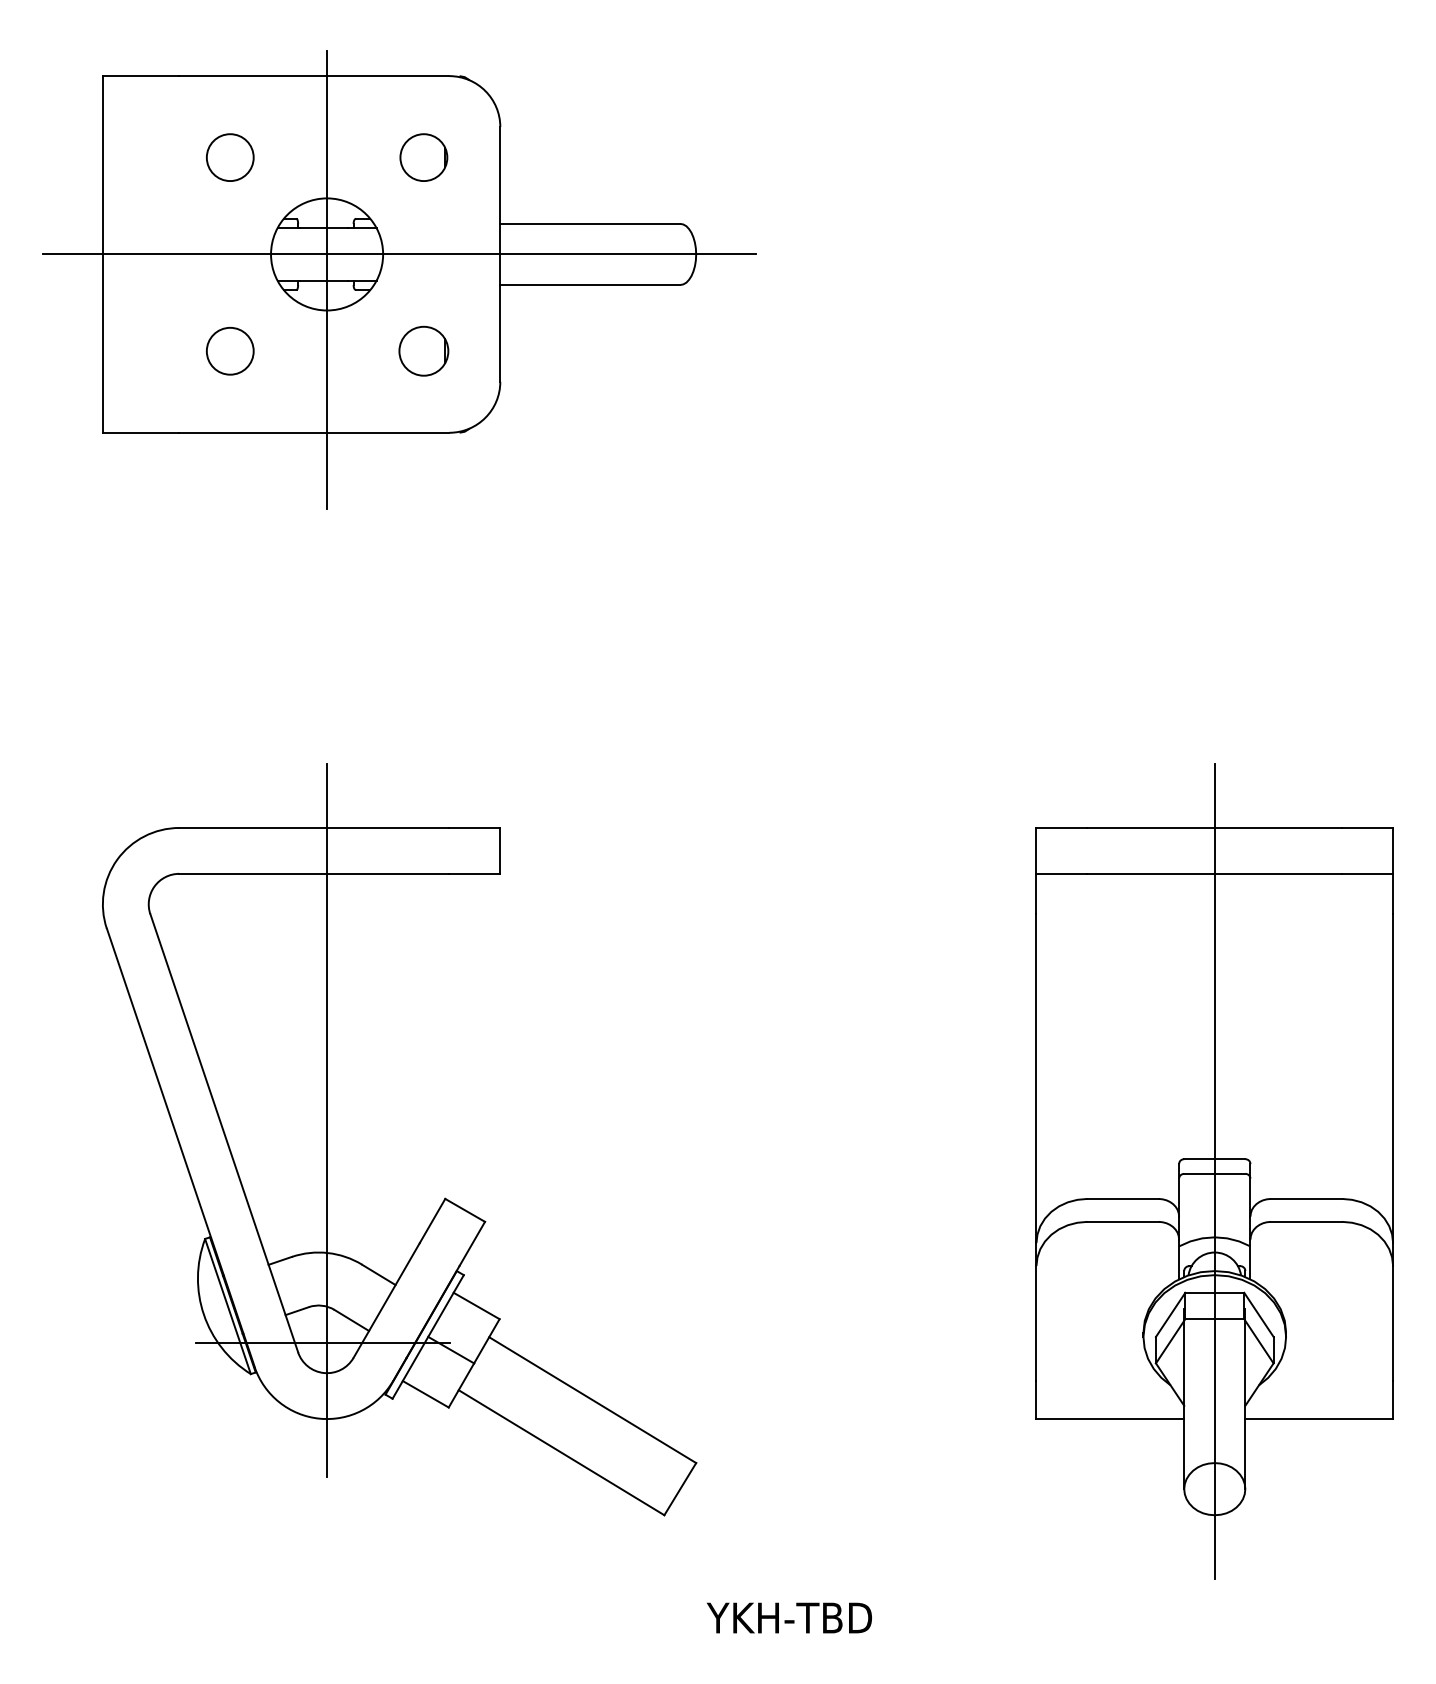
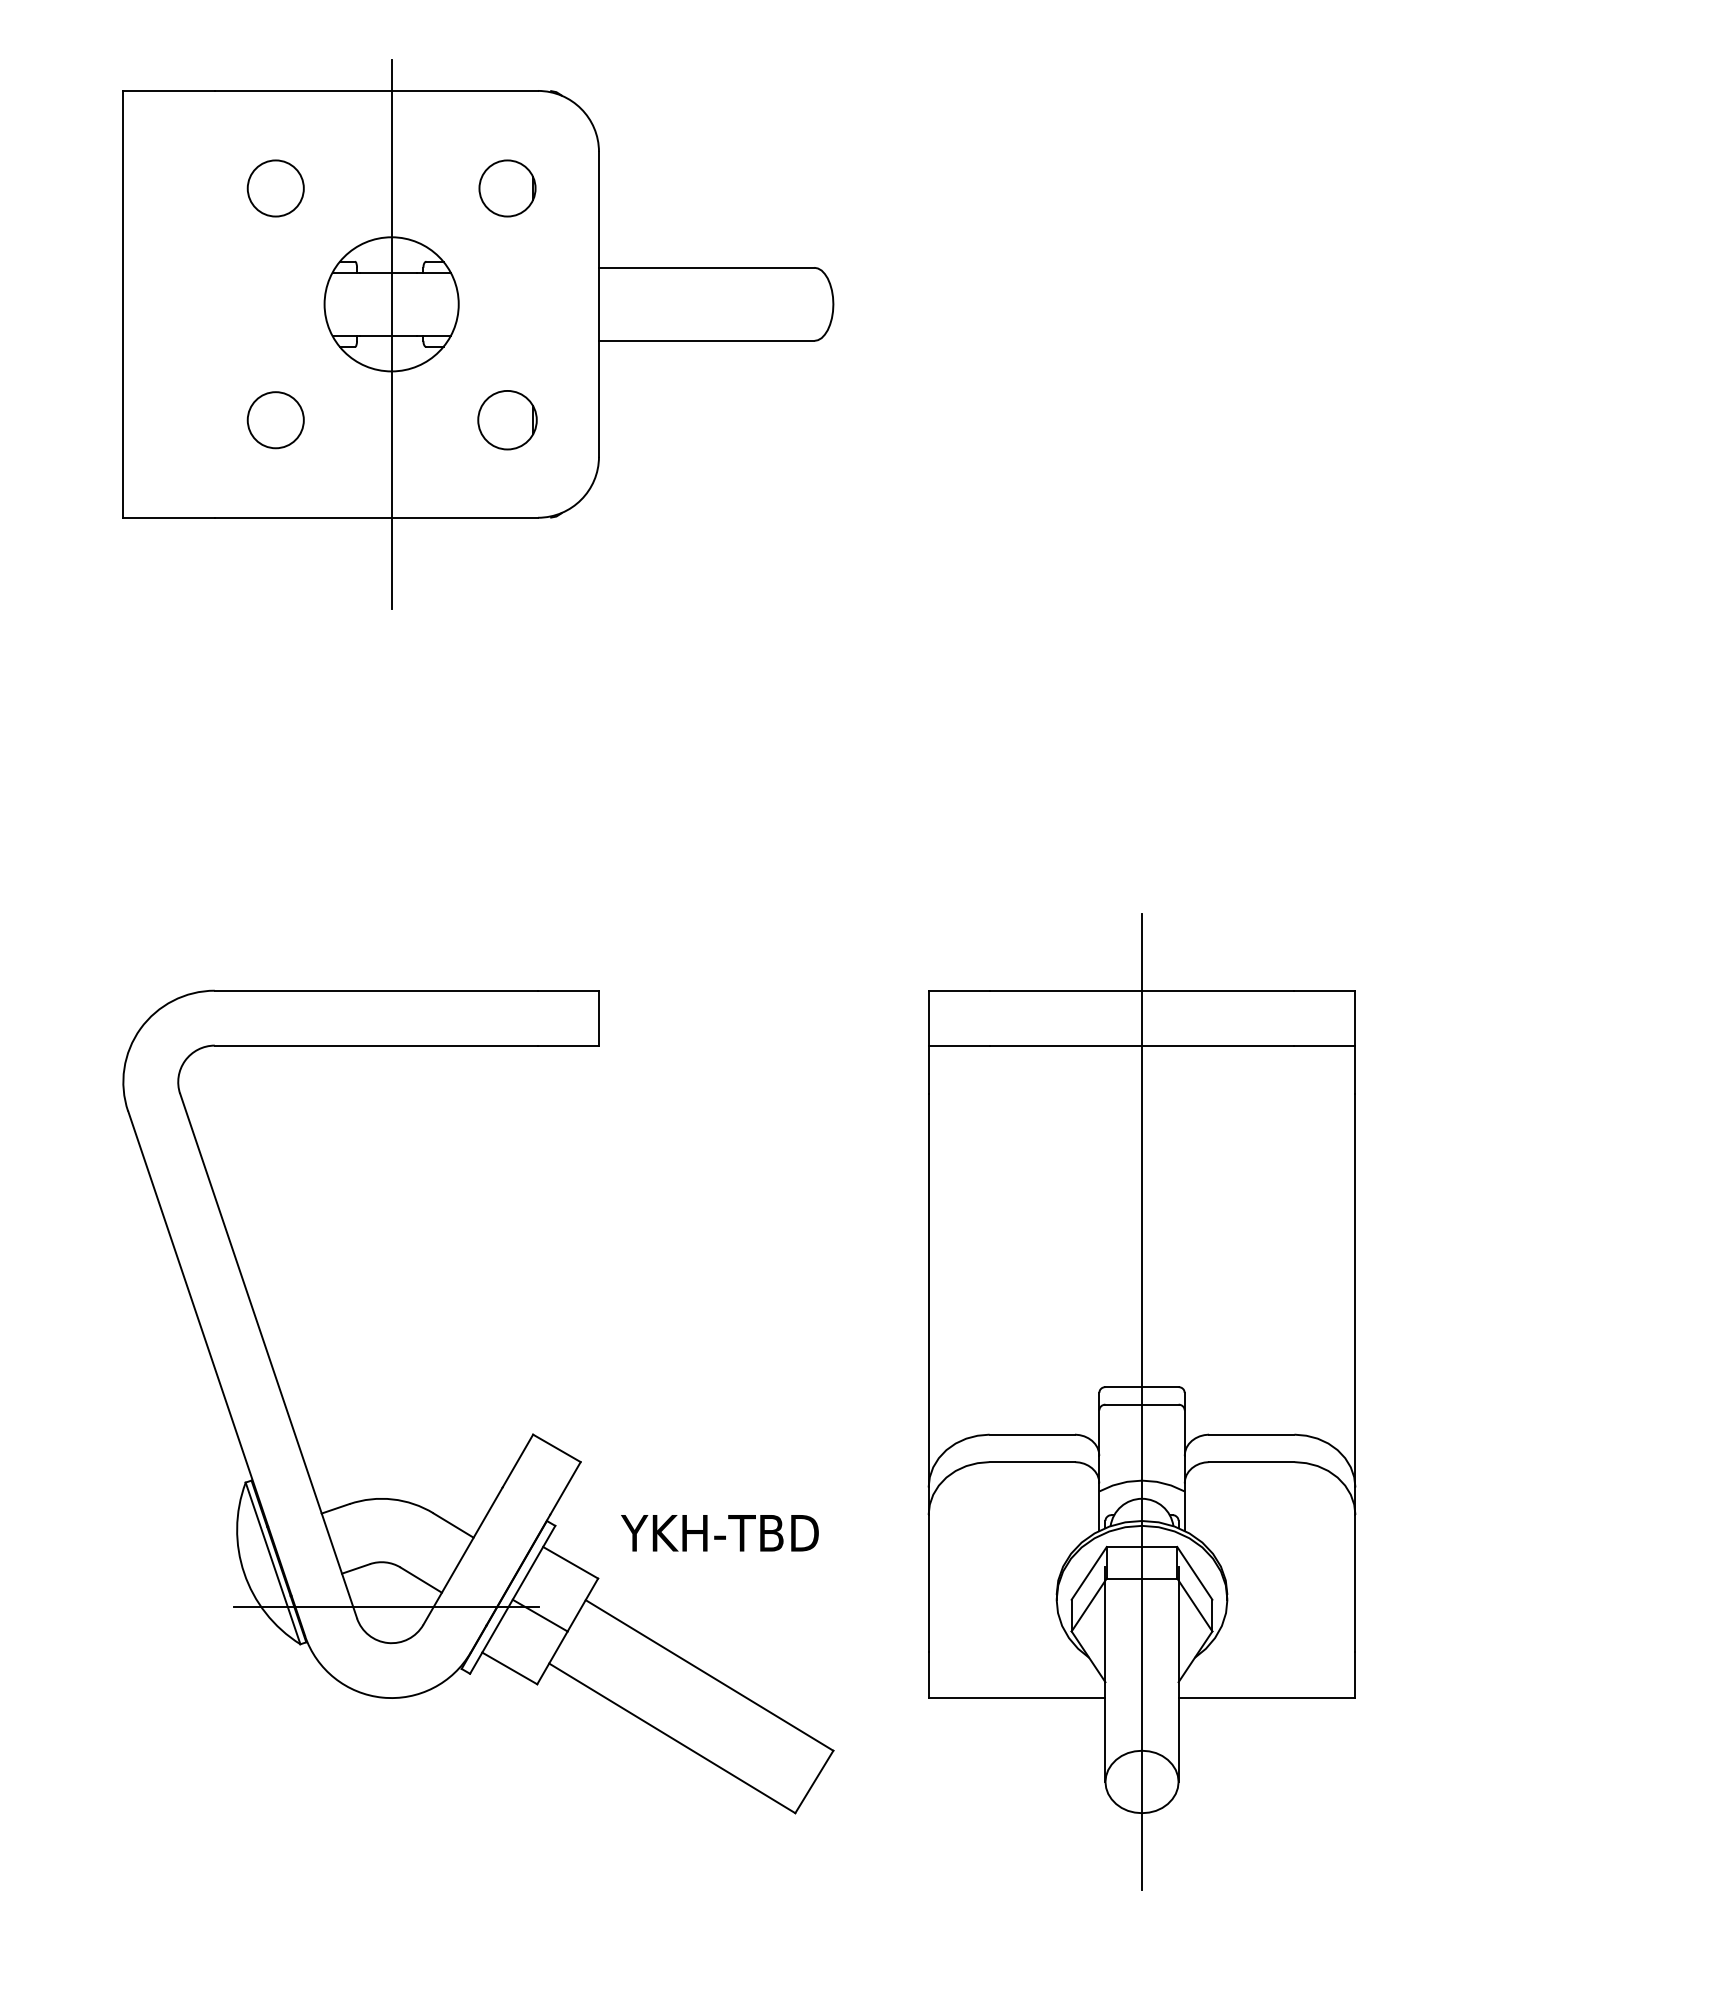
line: (399, 254) -> (478, 304), removed
line: (326, 1120) -> (391, 1340), removed
part: (1214, 1171) -> (1141, 1401), moved
text: (789, 1618) -> (719, 1533), moved

